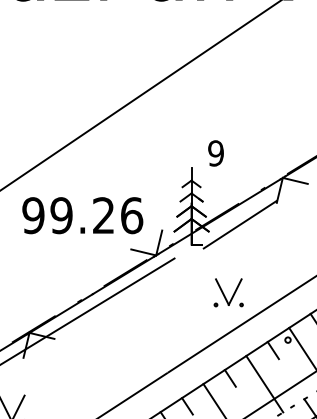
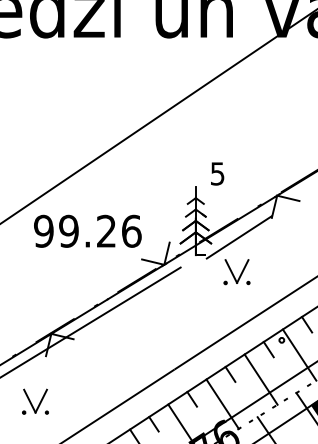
text: (215, 153) -> (217, 173), 9 -> 5
text: (82, 214) -> (87, 230), moved
part: (228, 293) -> (236, 272), moved

